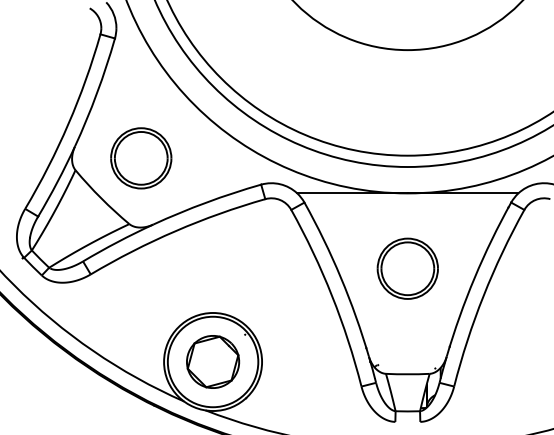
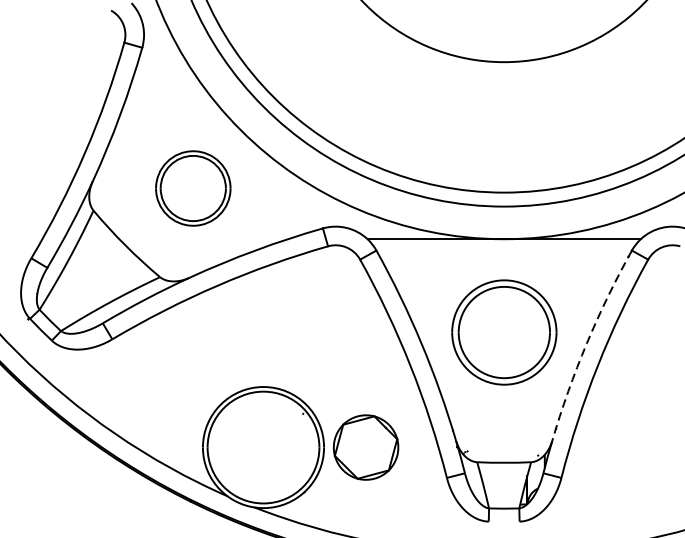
part: (141, 158) -> (193, 188), moved
part: (407, 268) -> (503, 332), size x1.4
arc: (474, 277) -> (586, 343), solid -> dashed
part: (213, 361) -> (366, 446), moved

